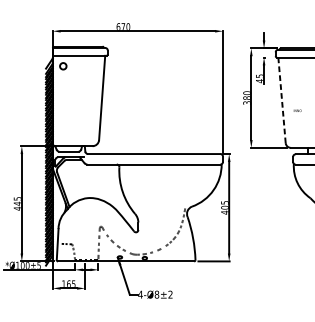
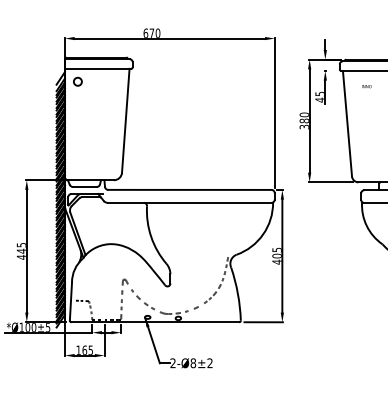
line: (282, 100) -> (347, 123), dashed -> solid
text: (297, 110) -> (366, 86), moved
text: (140, 294) -> (173, 363), 4-Ø8±2 -> 2-Ø8±2

